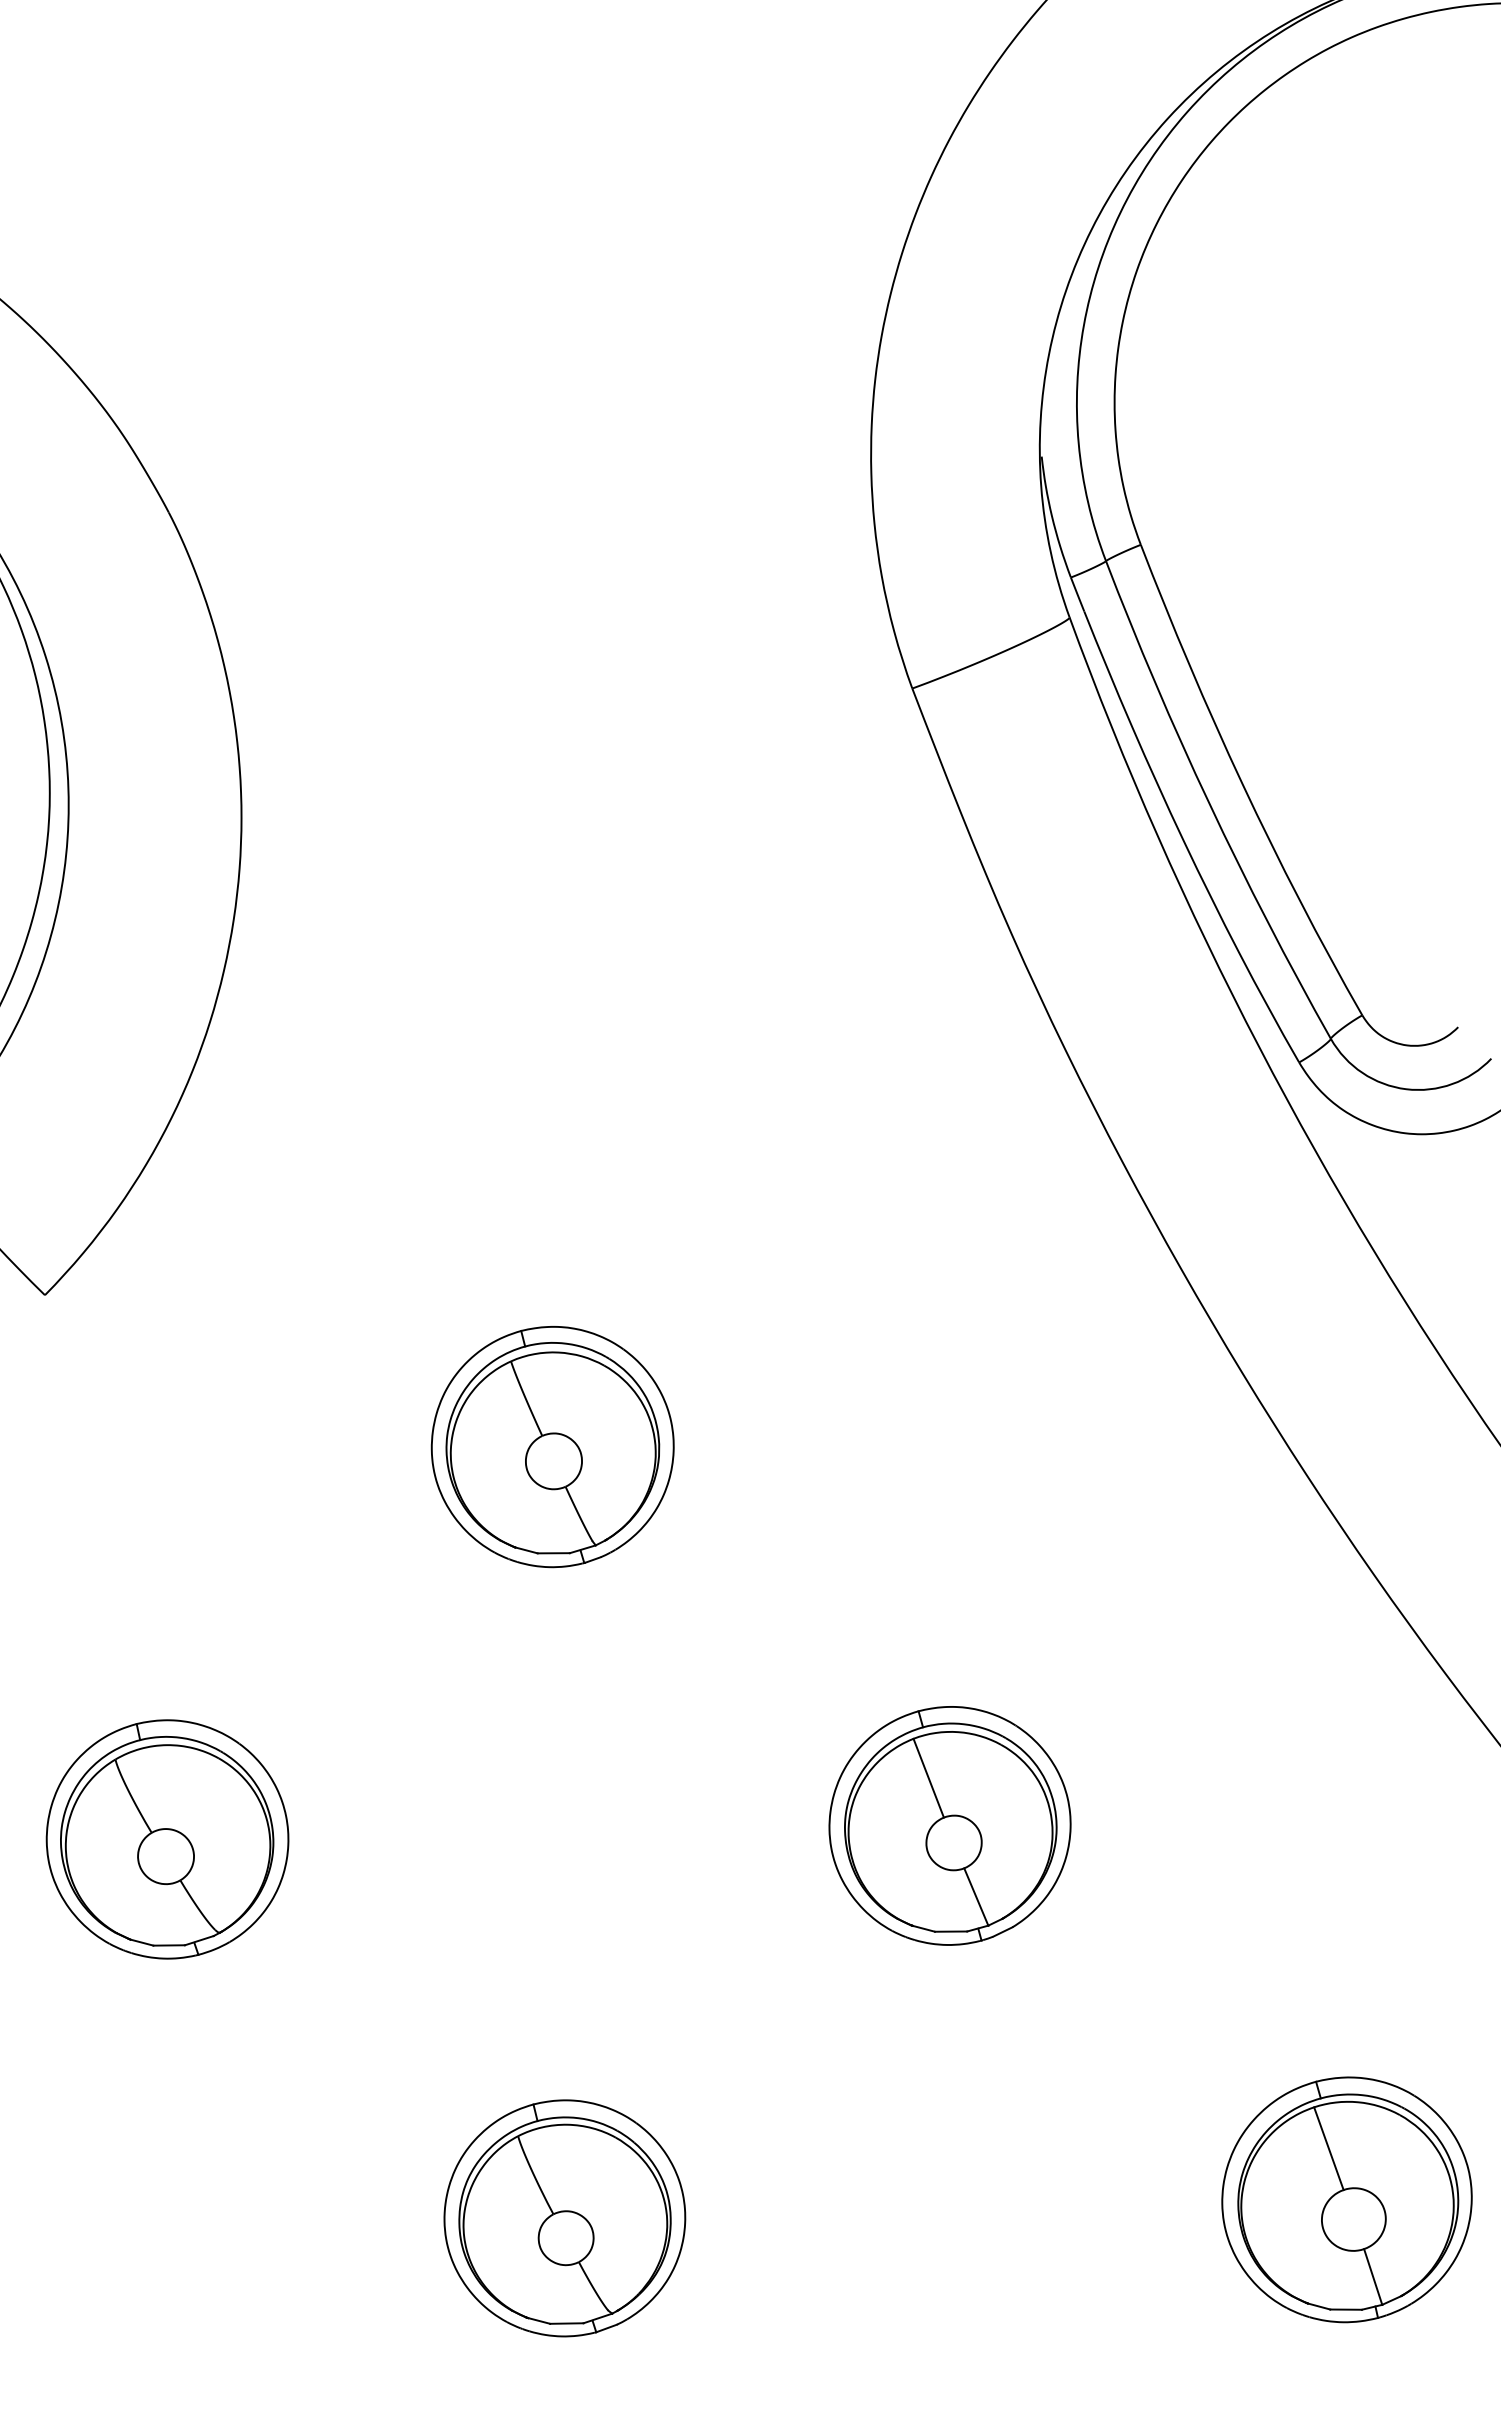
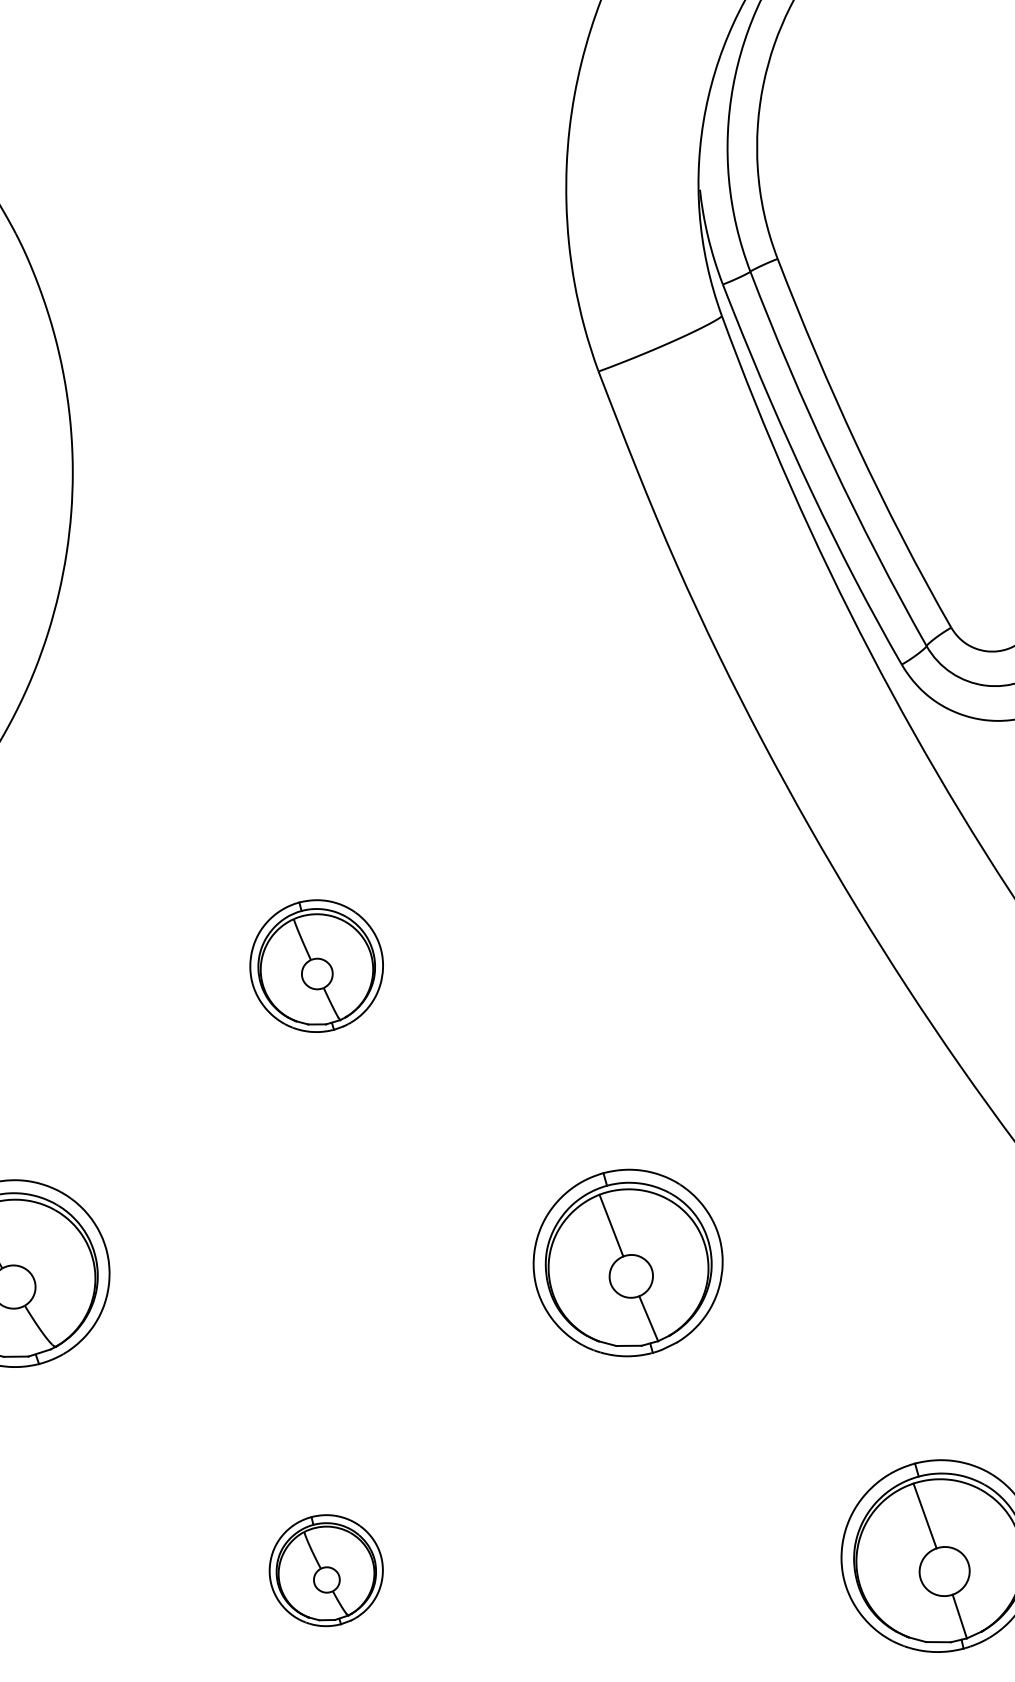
part: (552, 1447) -> (316, 966), size x0.7
part: (564, 2218) -> (325, 1570), size x0.6

